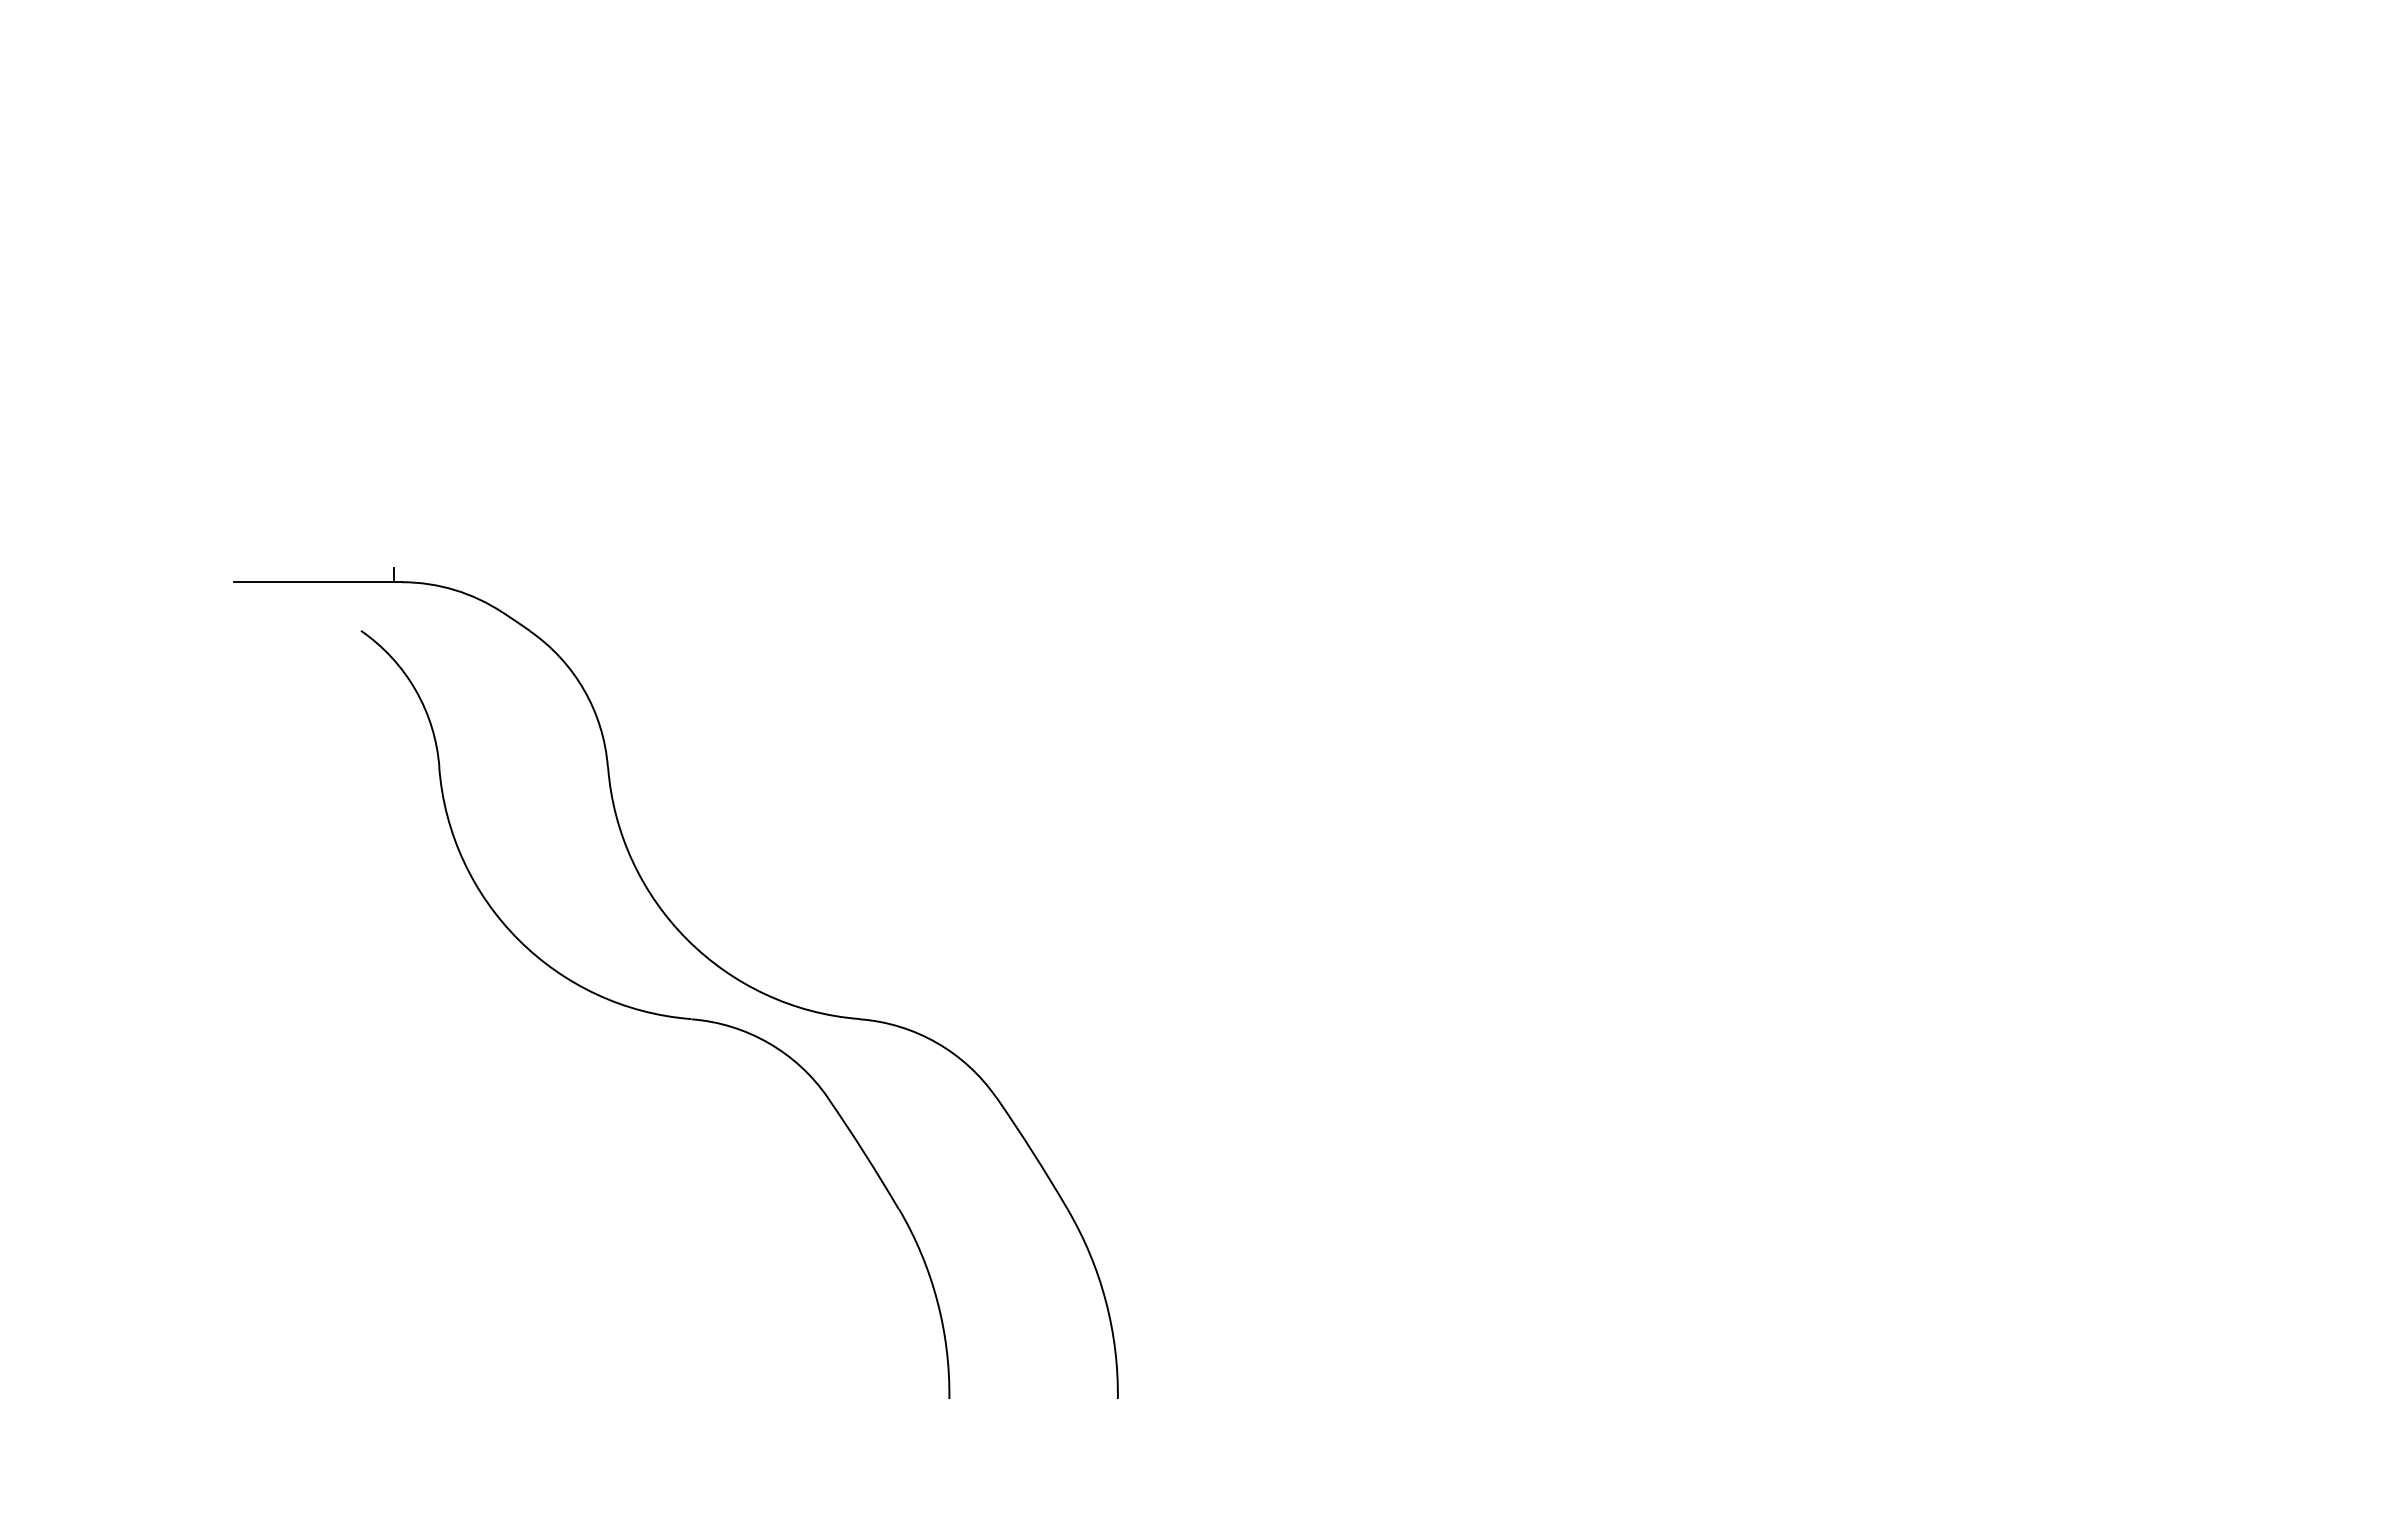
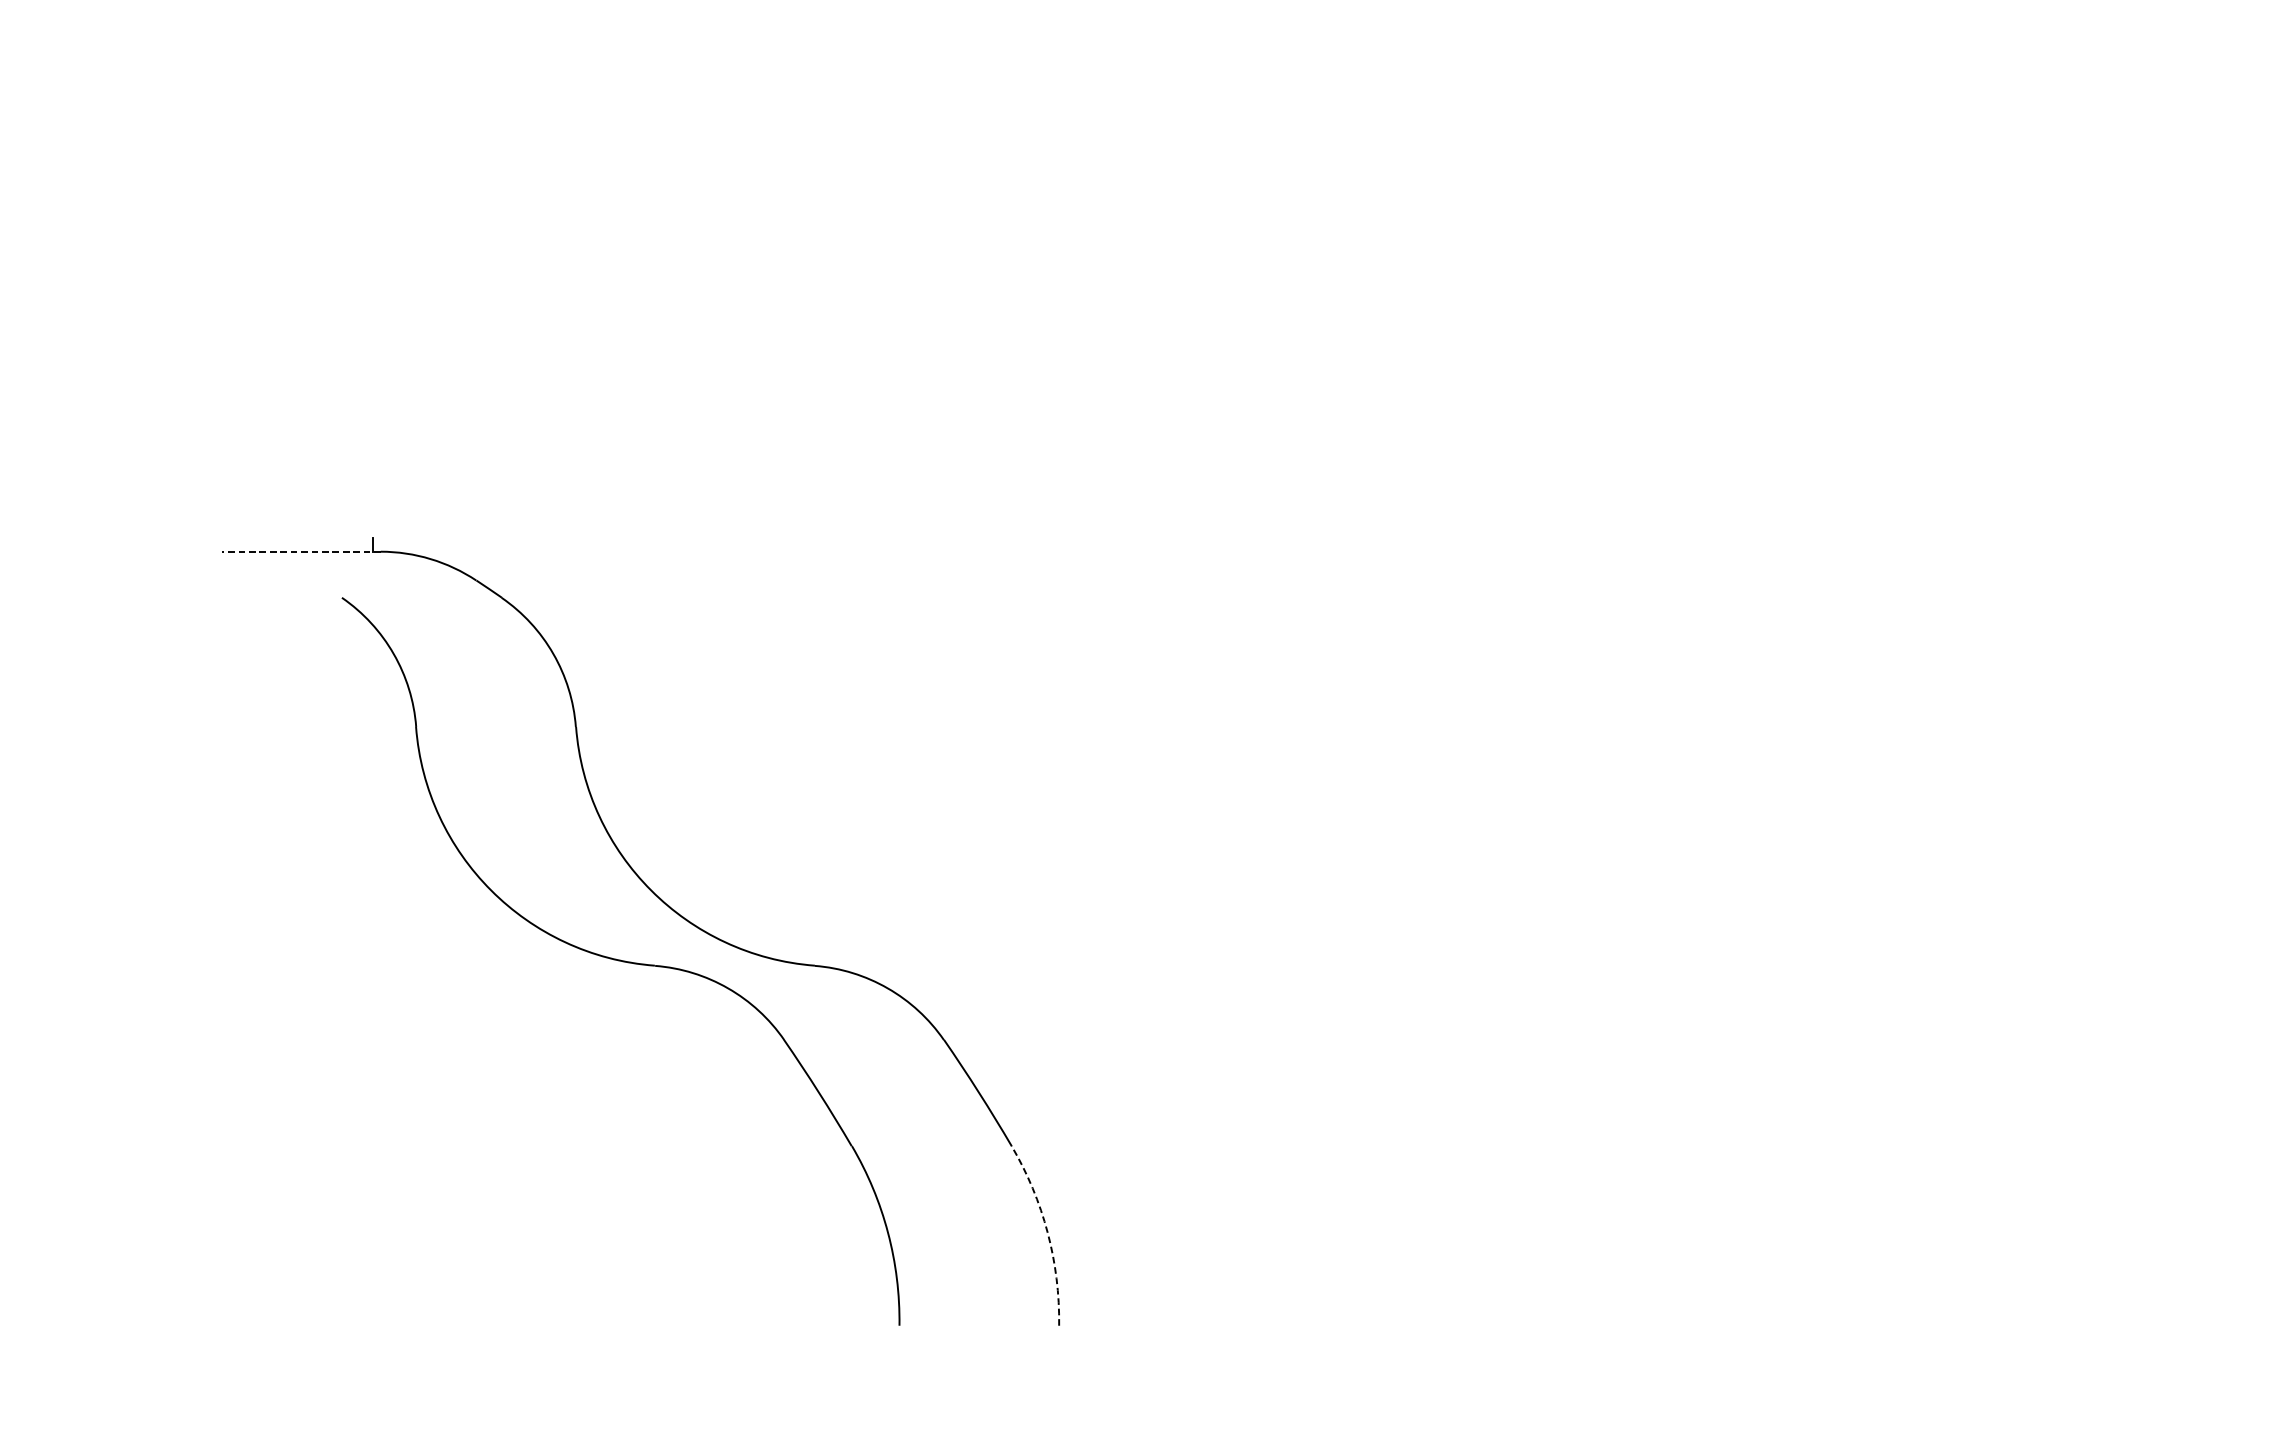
line: (318, 582) -> (301, 551), solid -> dashed
arc: (1105, 1300) -> (1047, 1232), solid -> dashed

